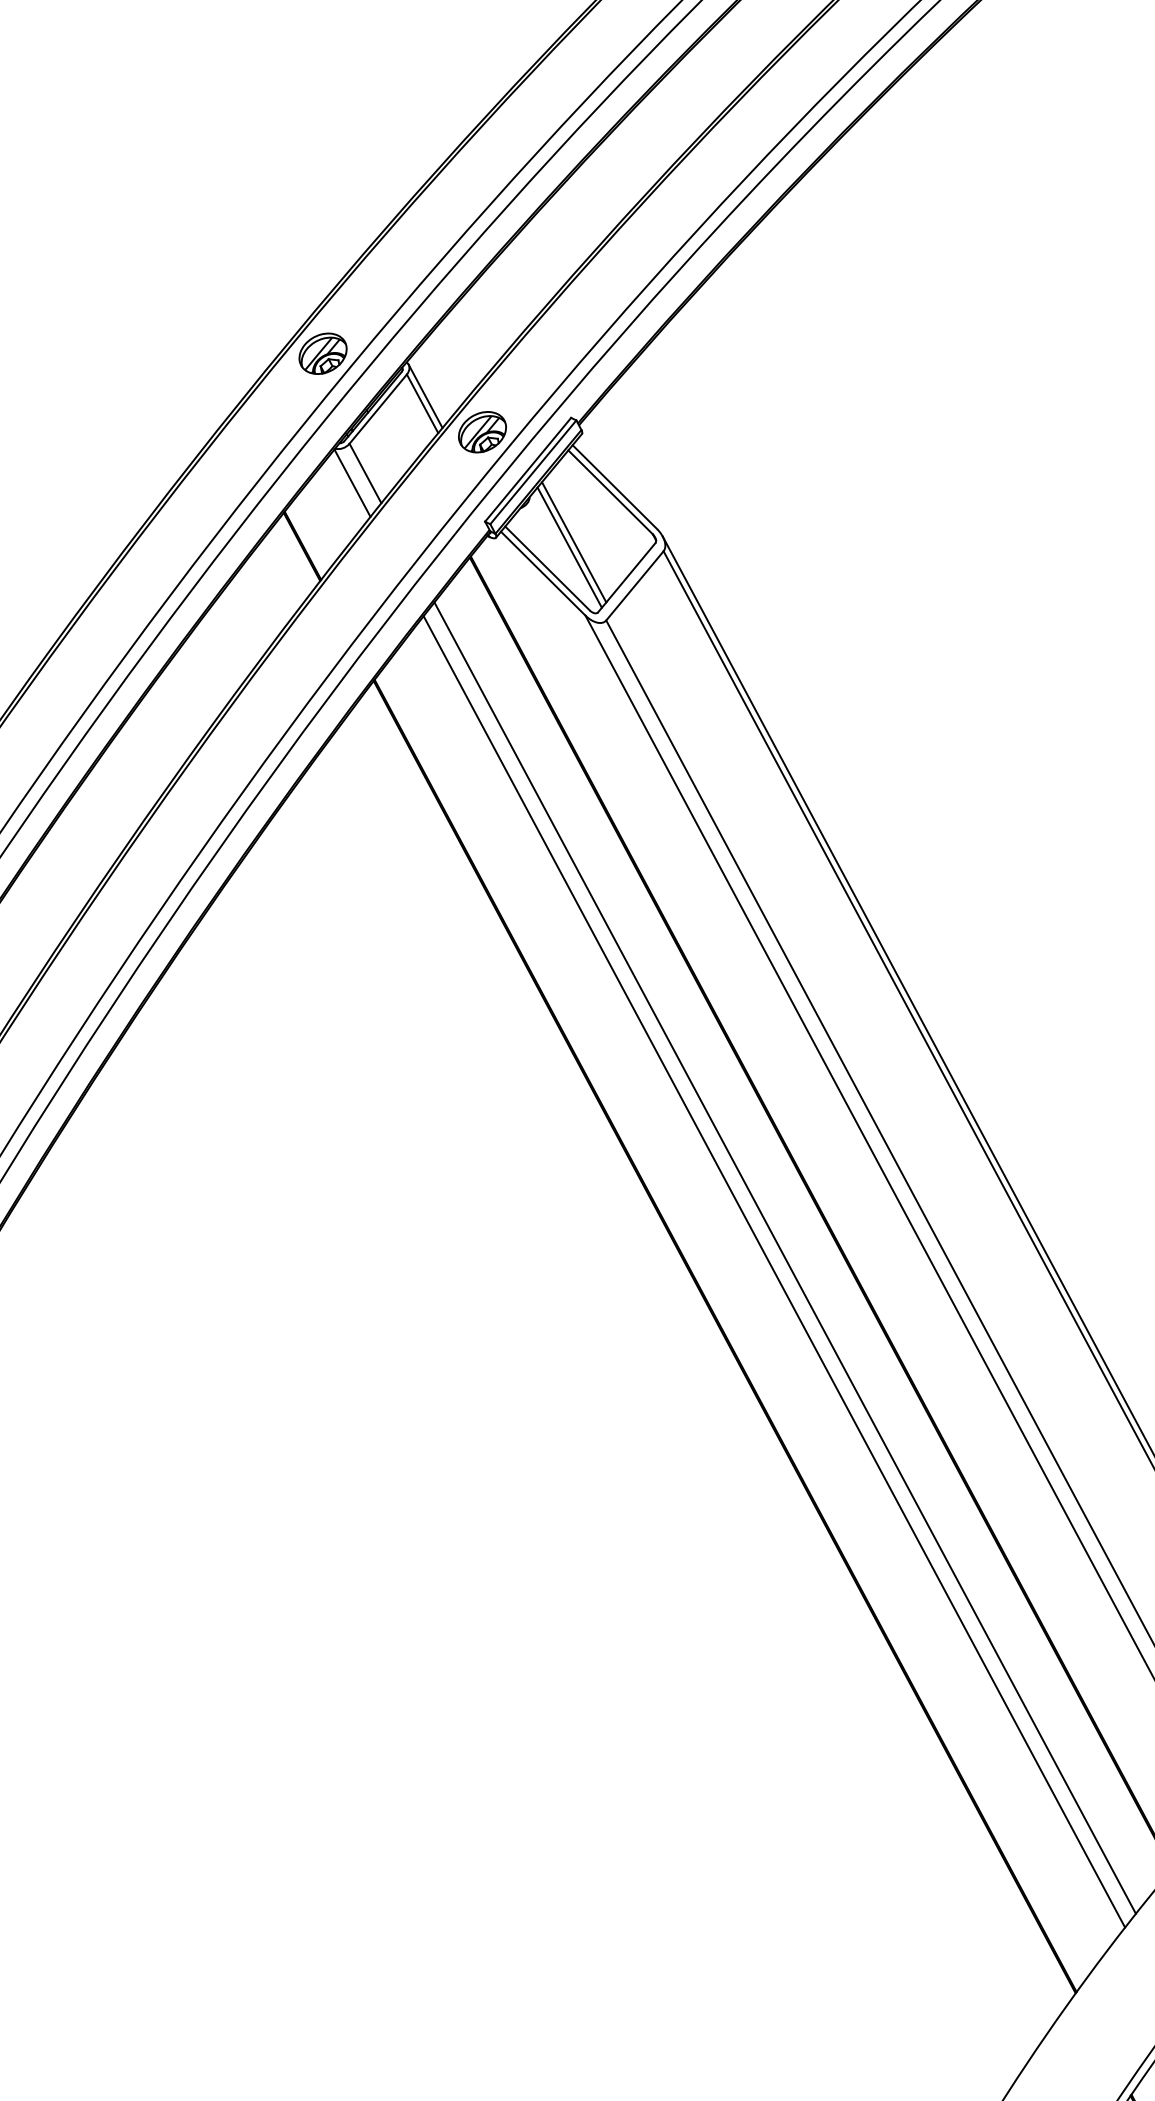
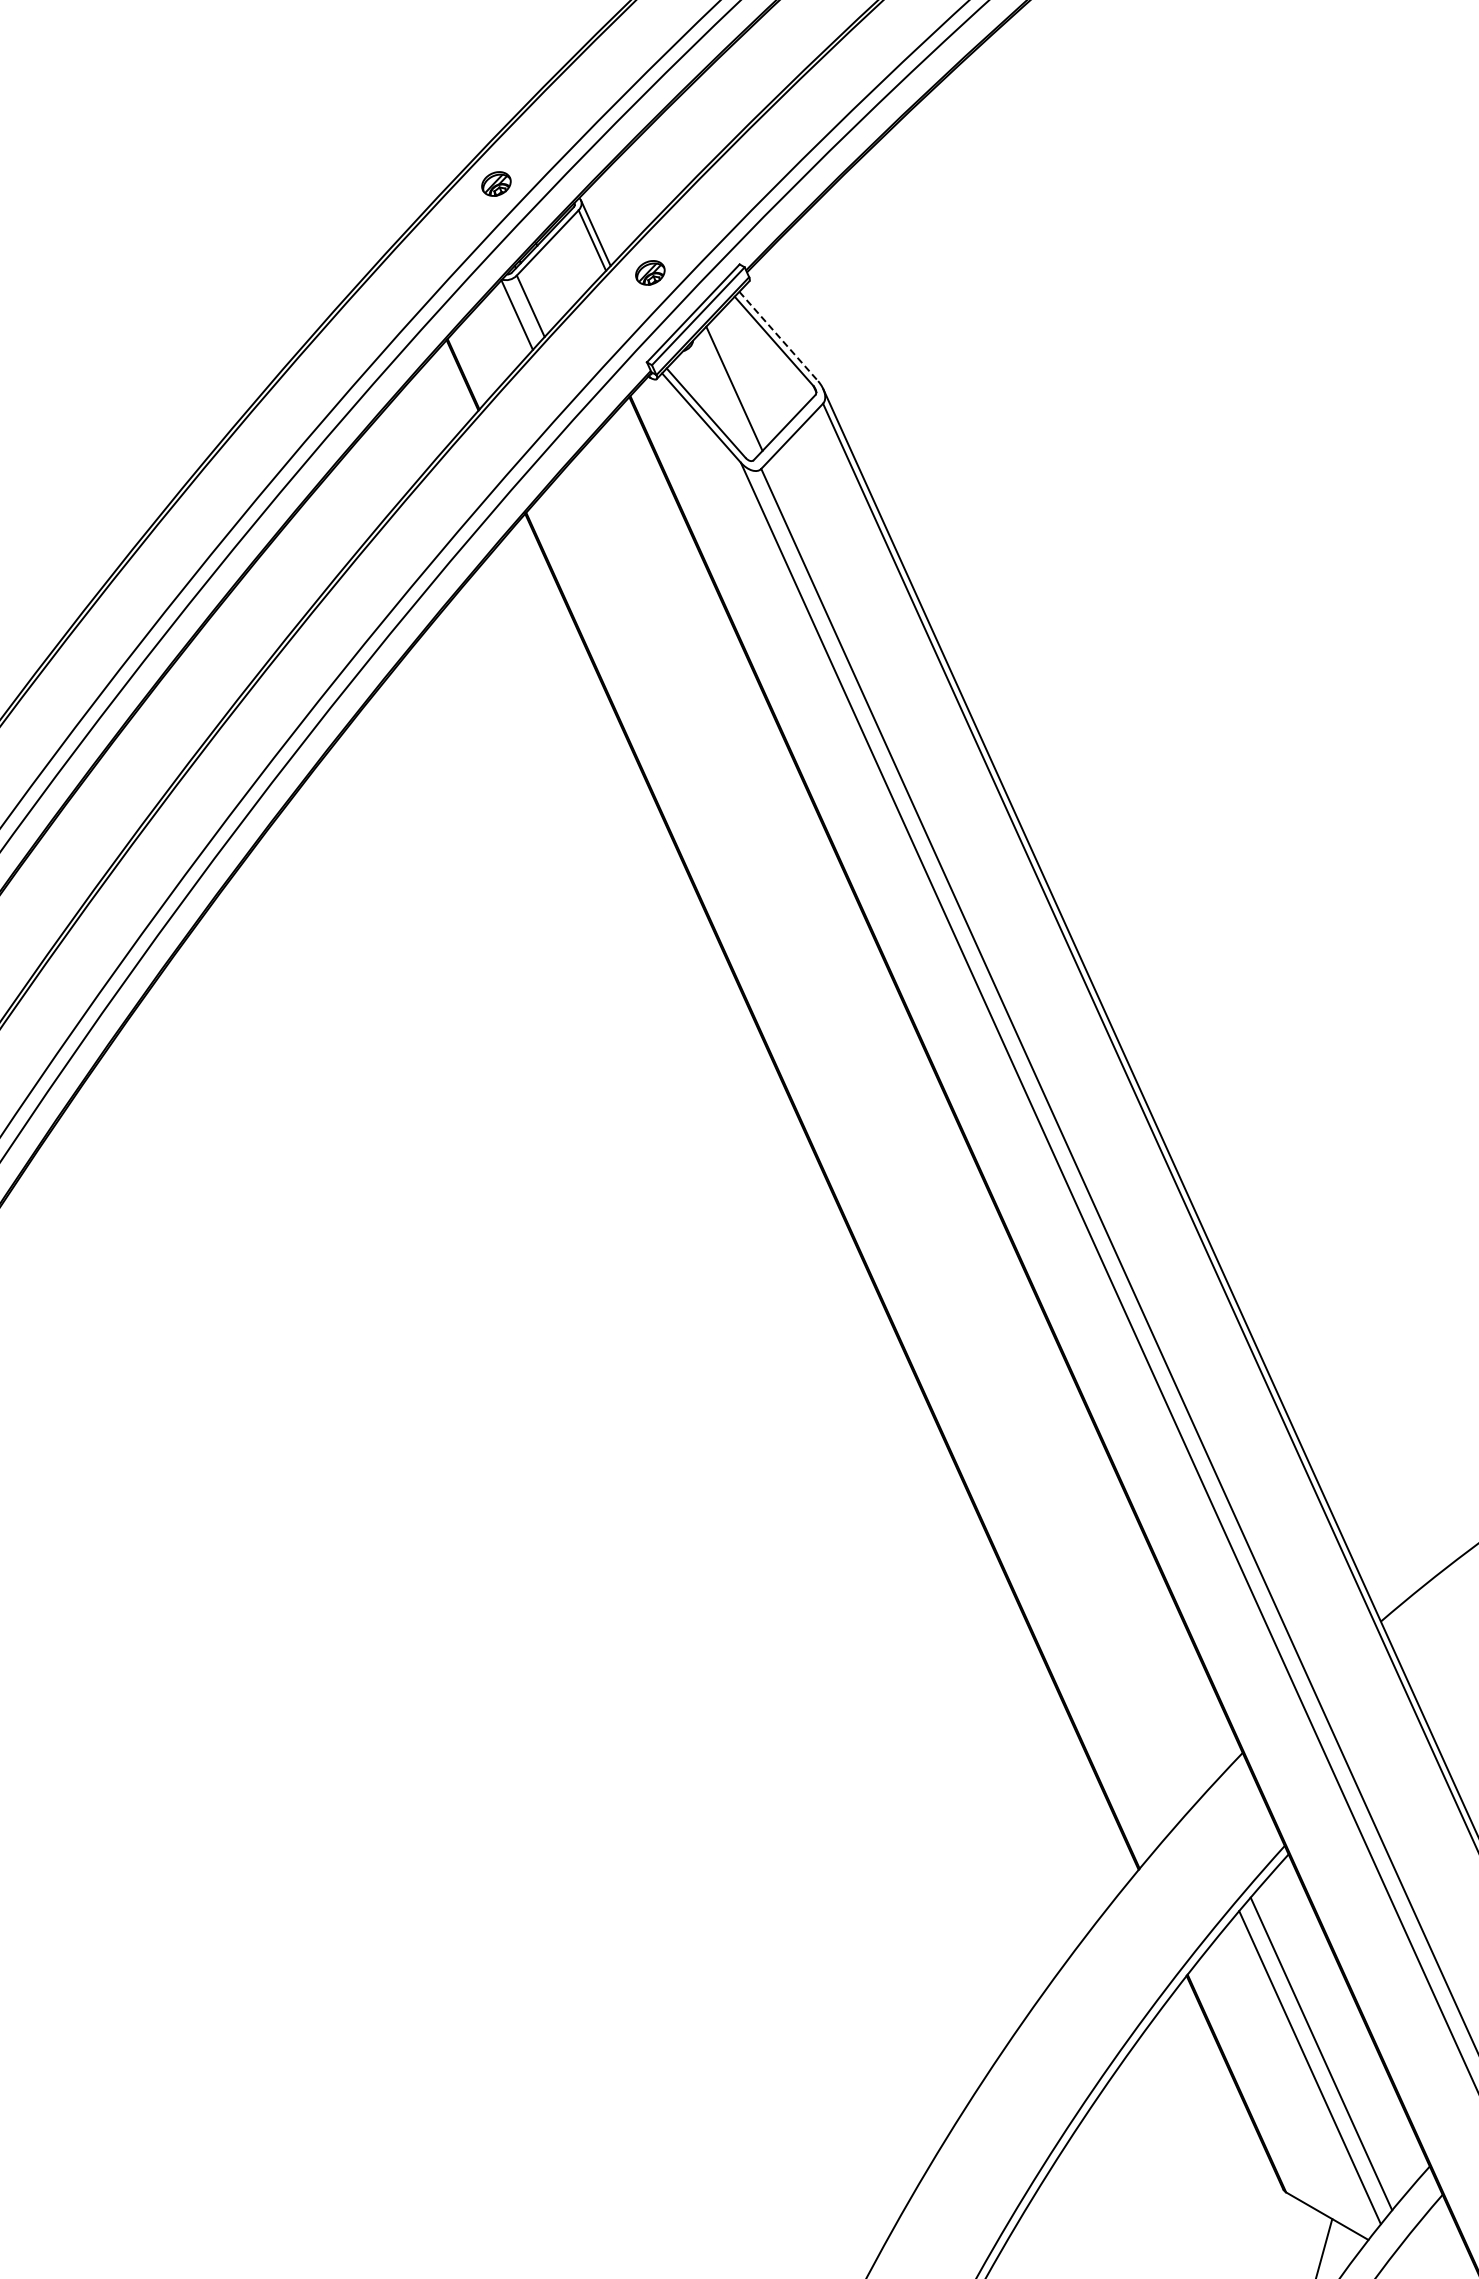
part: (323, 353) -> (496, 183), size x0.6
part: (482, 431) -> (650, 272), size x0.6
line: (614, 487) -> (778, 336), solid -> dashed
line: (569, 547) -> (729, 393), removed
line: (785, 1257) -> (897, 1116), removed
line: (773, 1271) -> (885, 1129), removed

